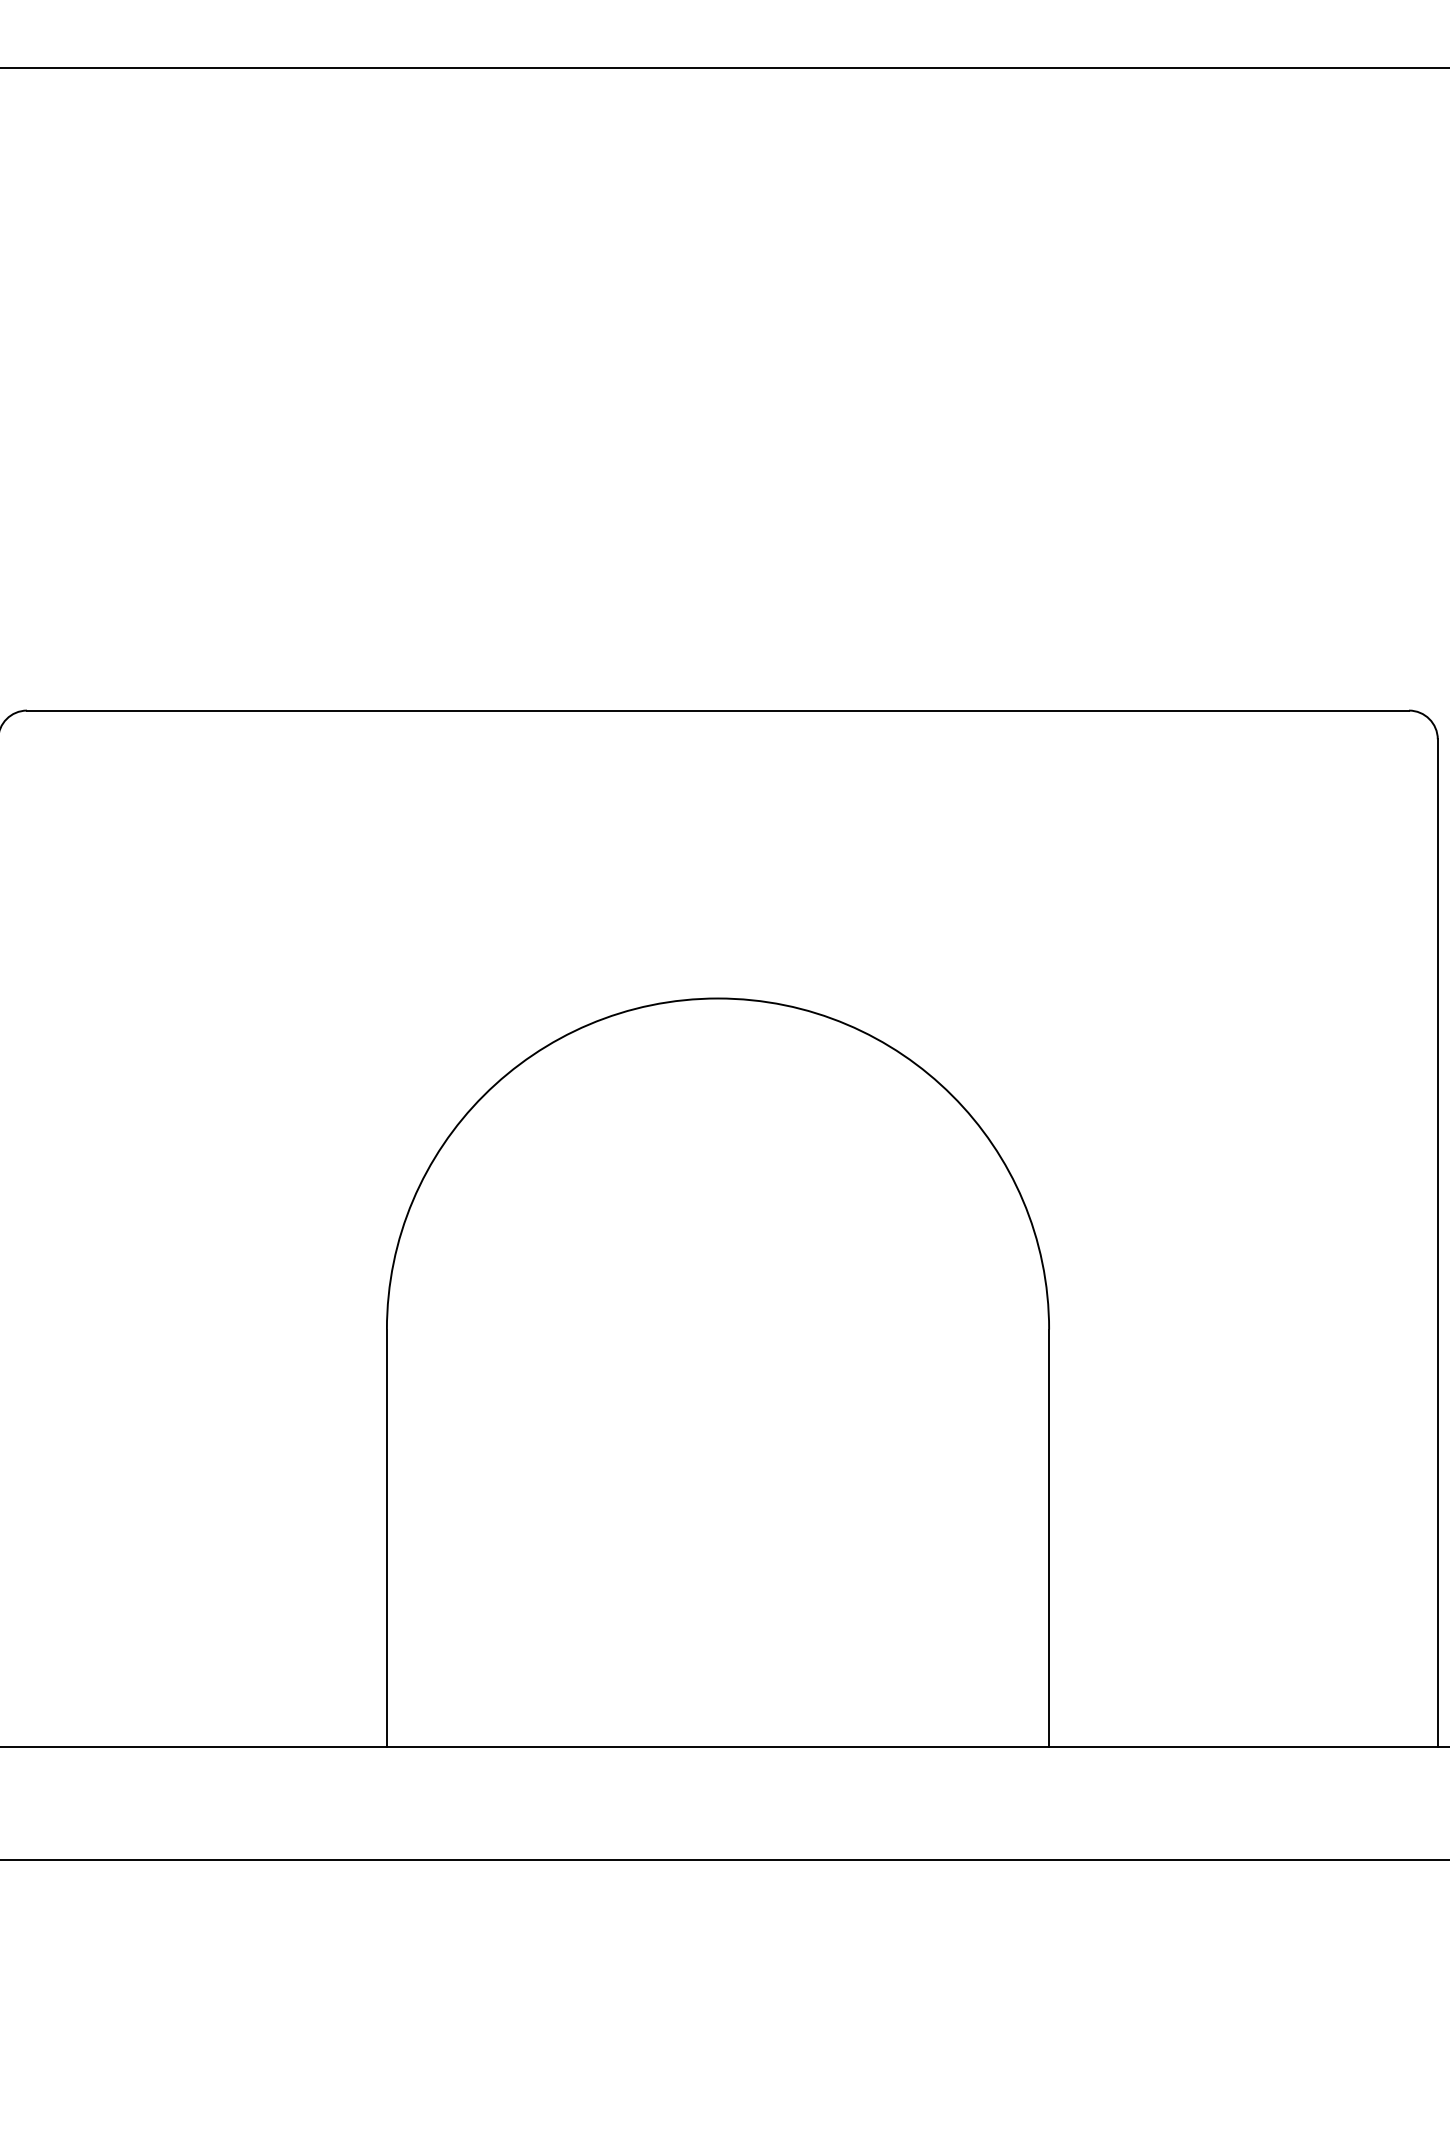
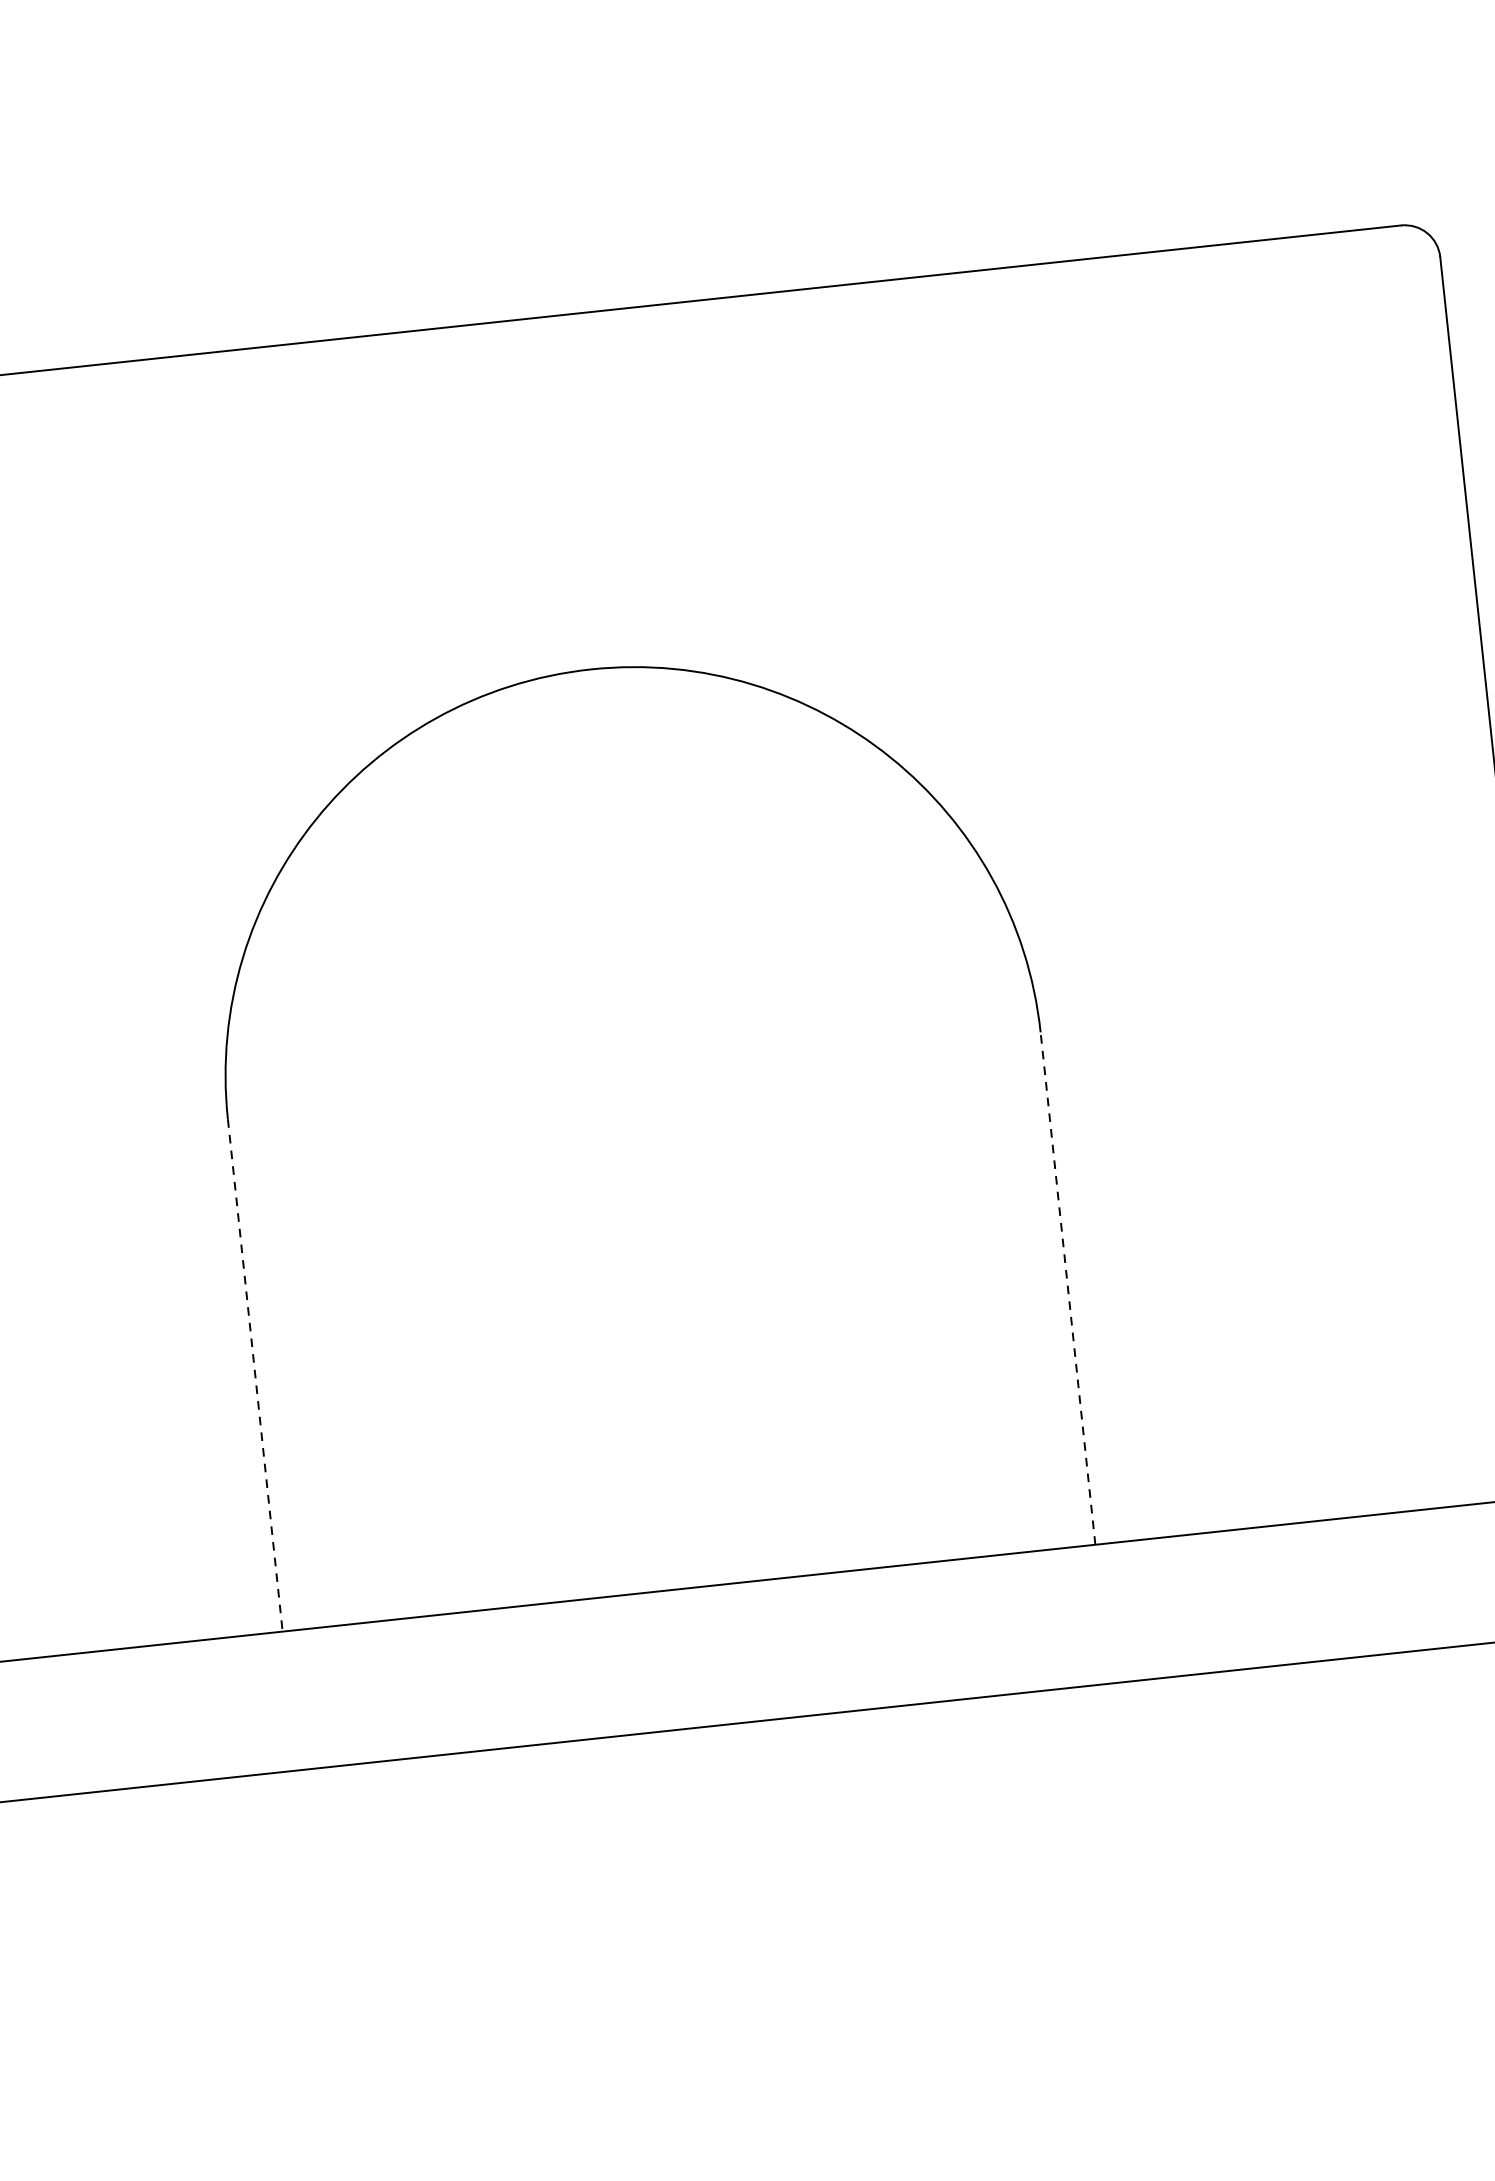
line: (386, 1538) -> (254, 1375), solid -> dashed
line: (1049, 1538) -> (1068, 1288), solid -> dashed

